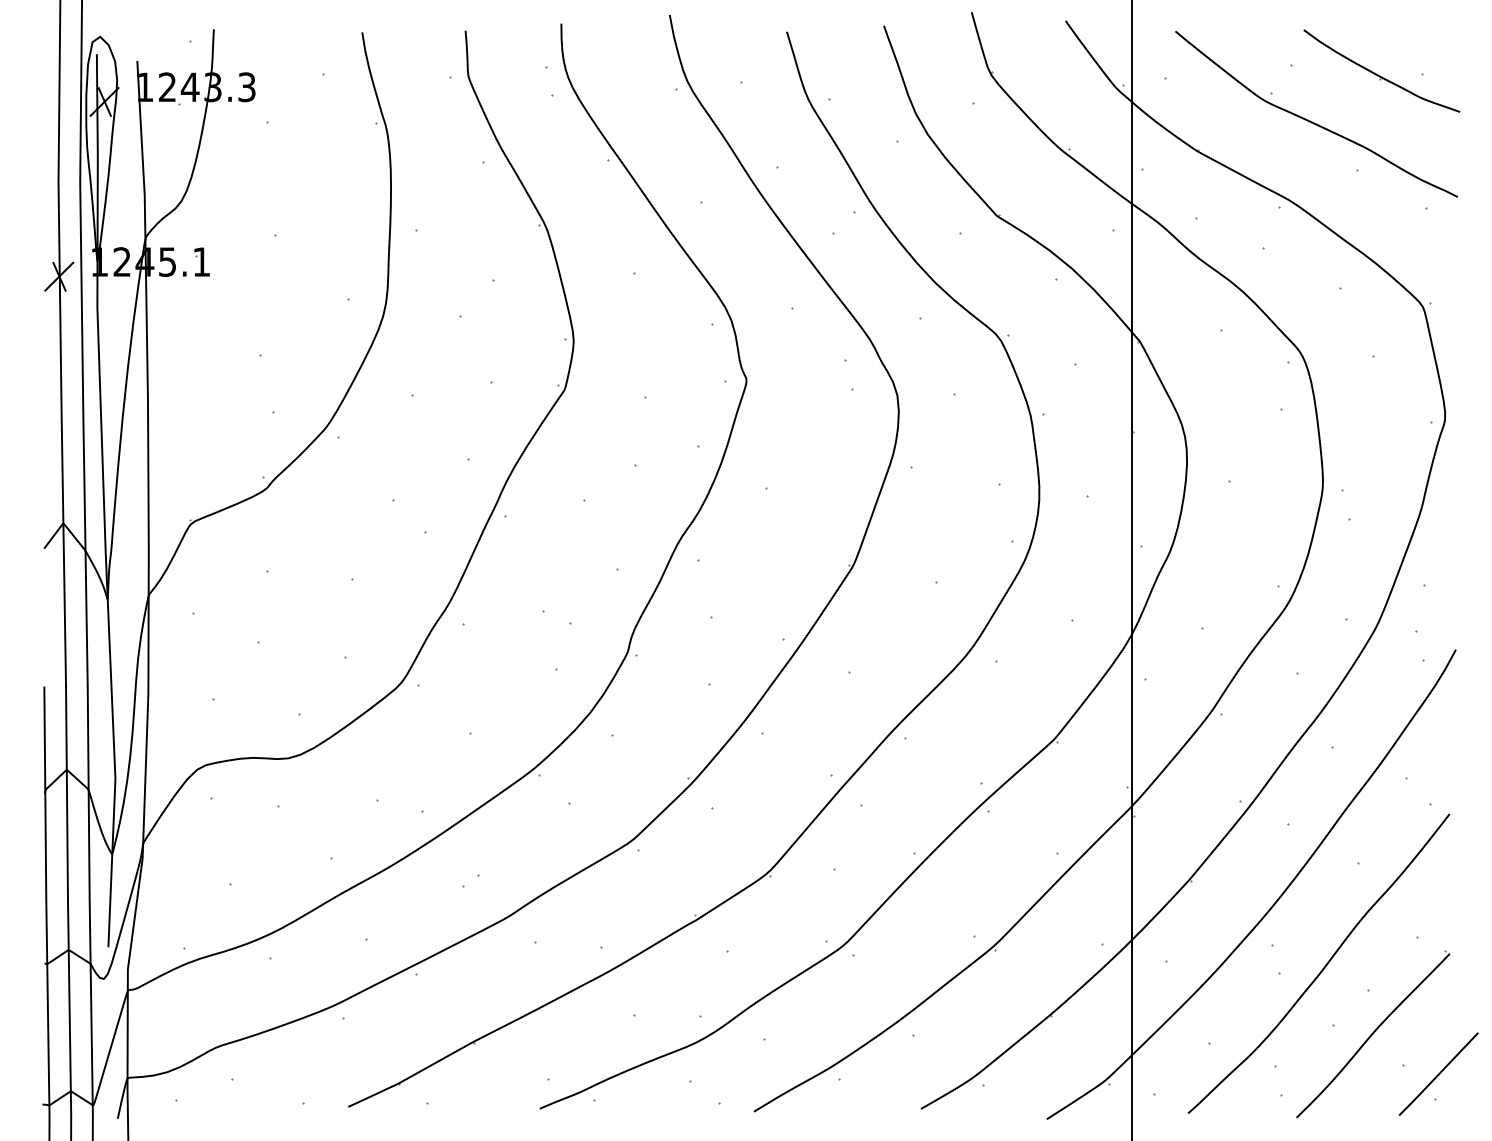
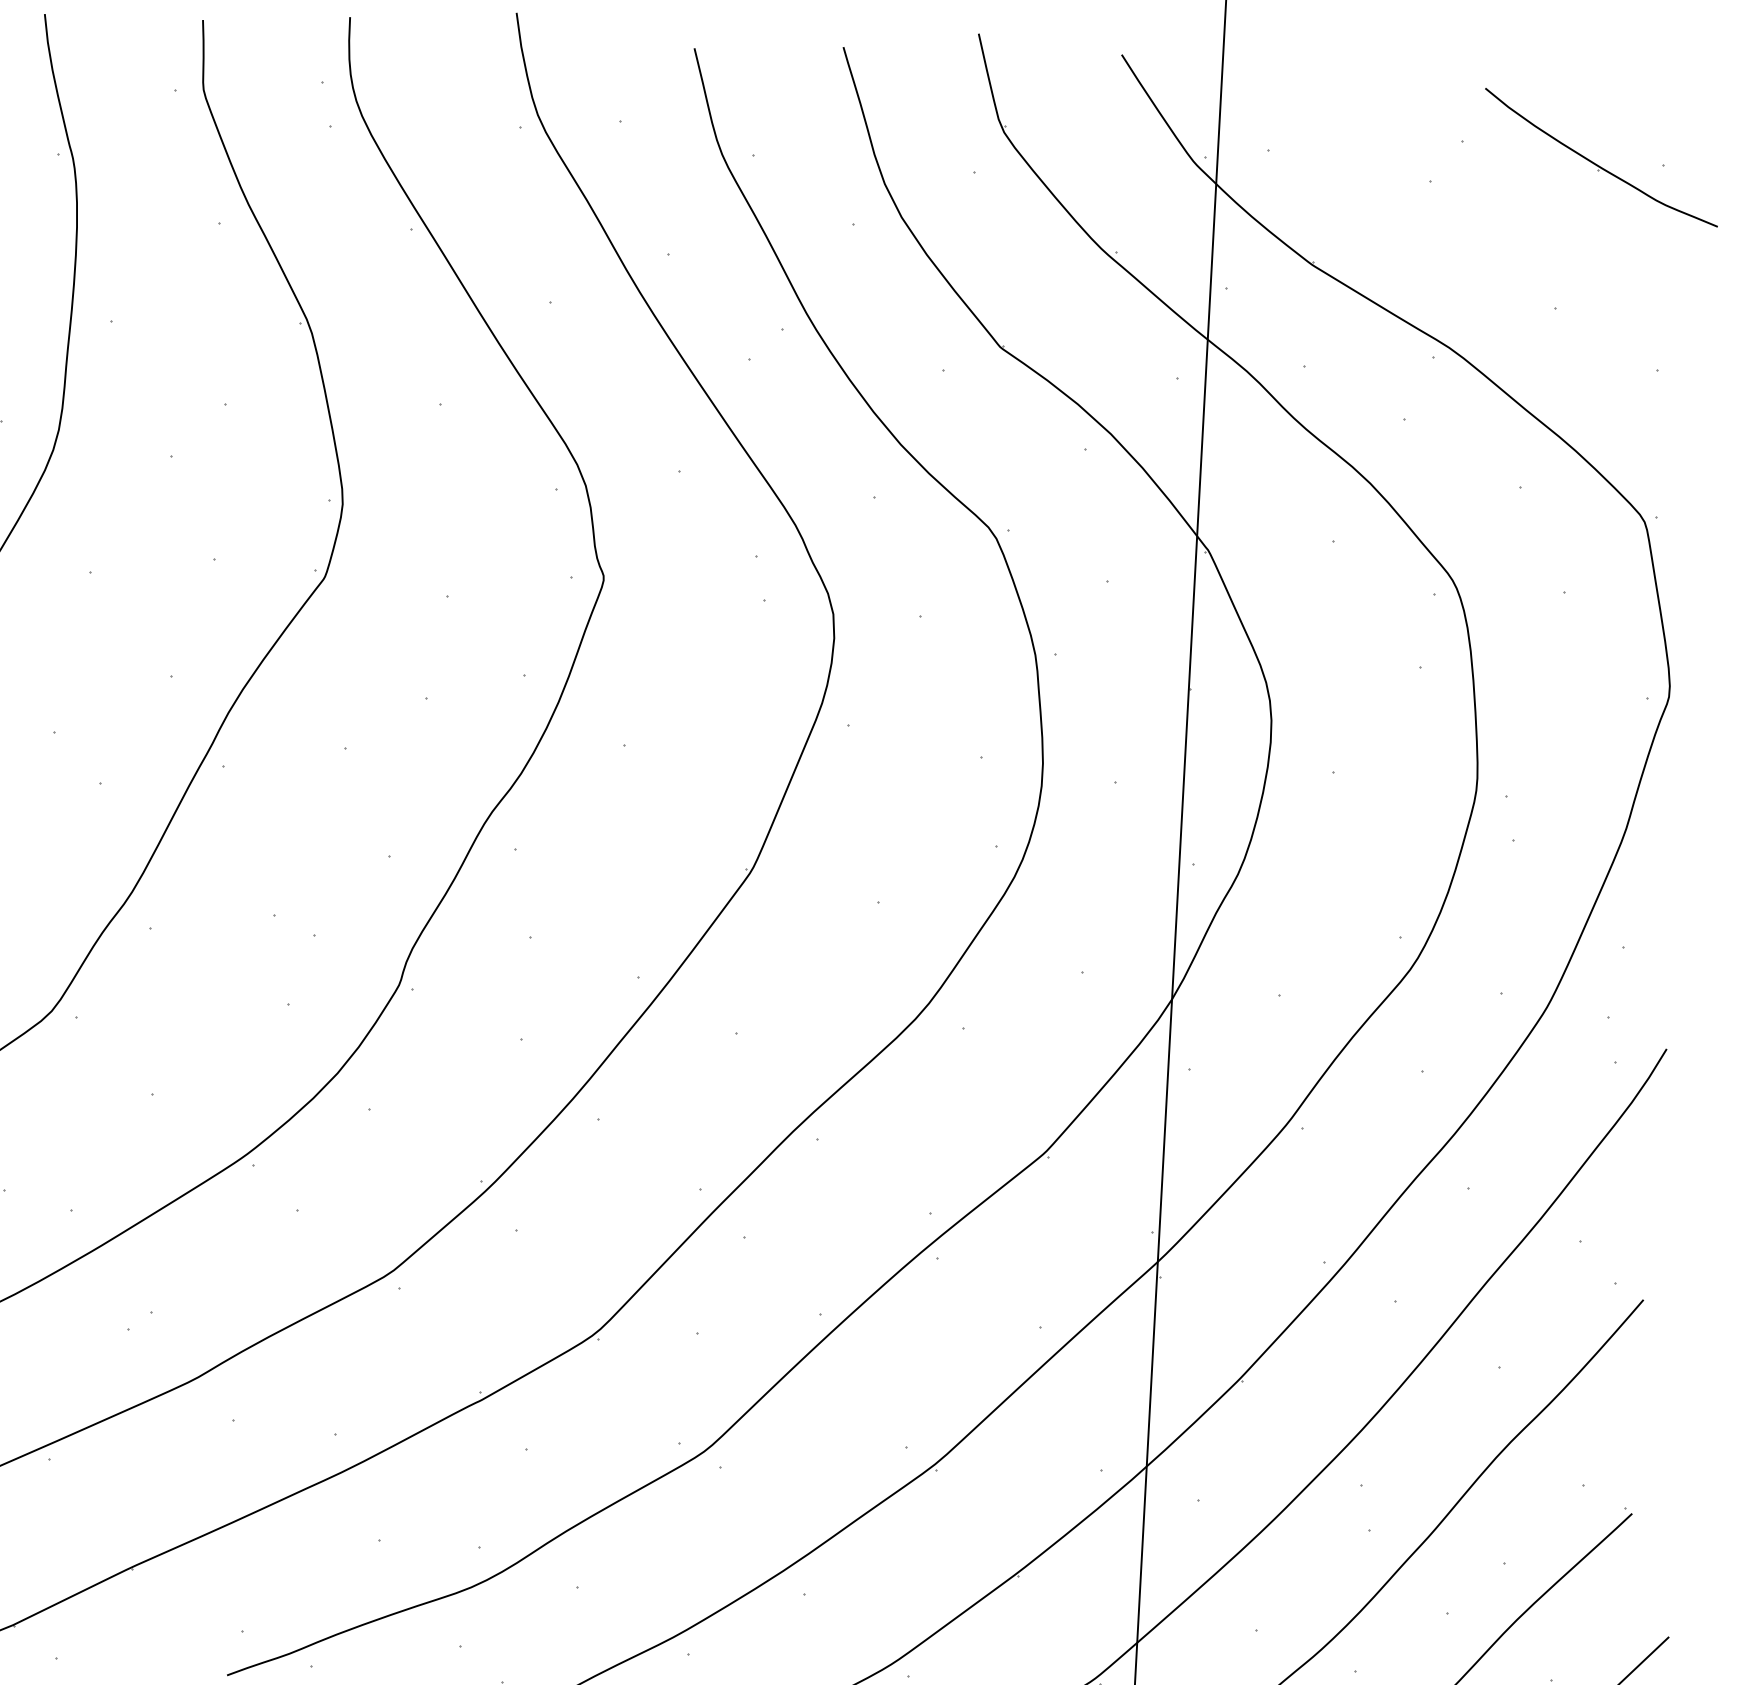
curve: (1312, 121) -> (1491, 229), removed

